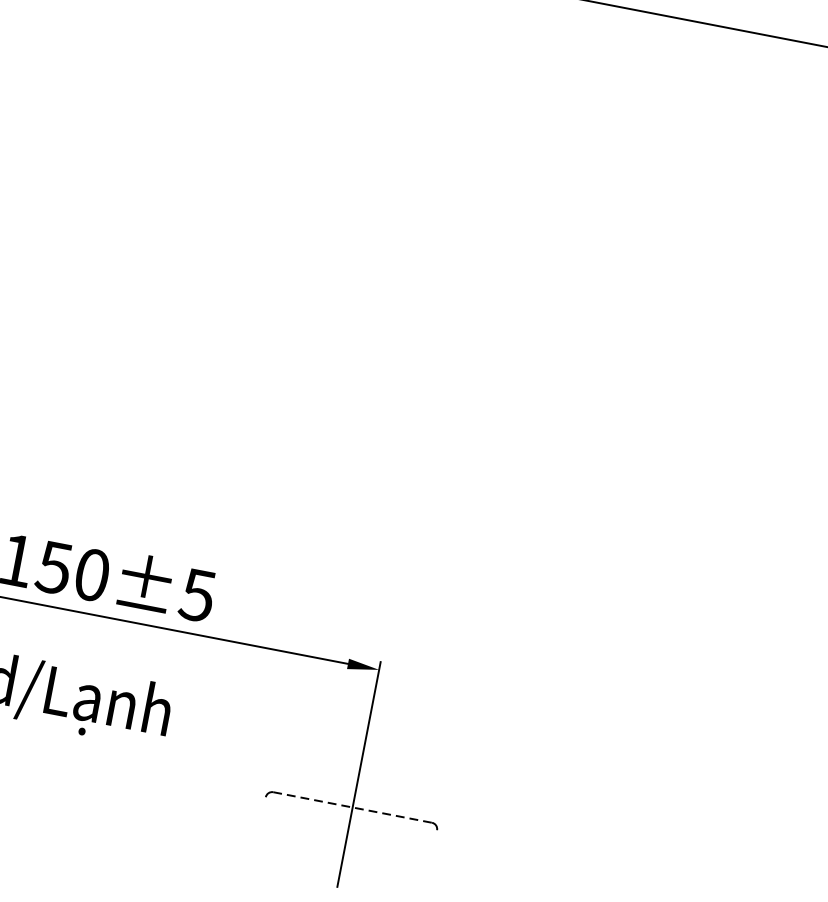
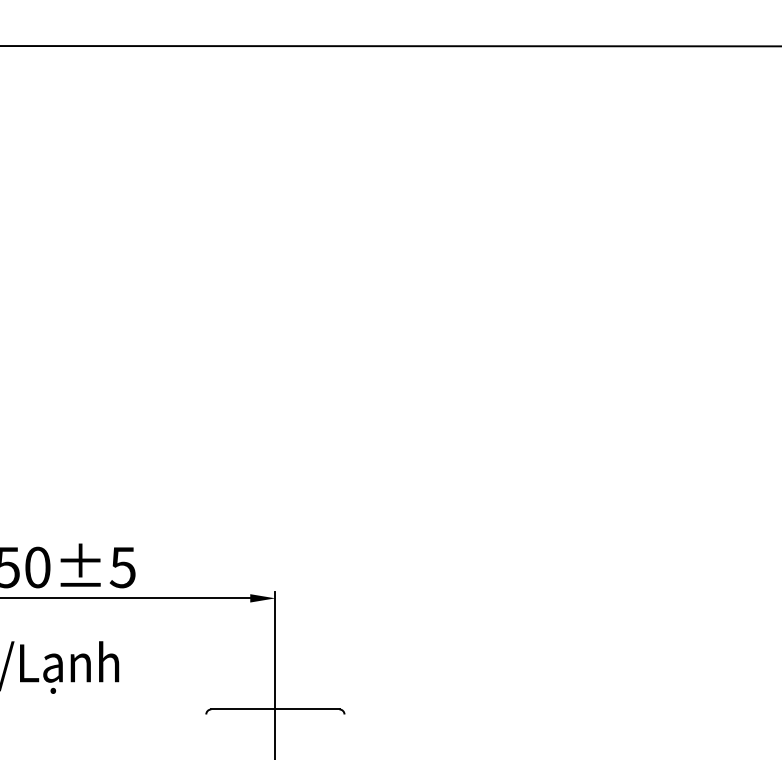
line: (352, 807) -> (275, 709), dashed -> solid

